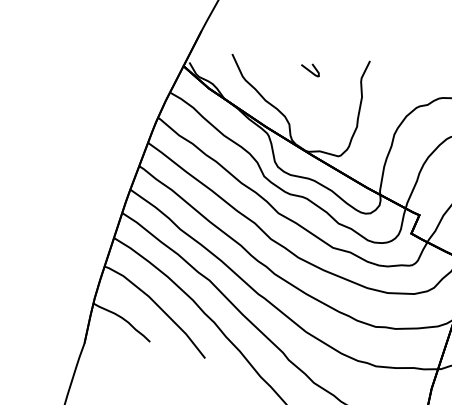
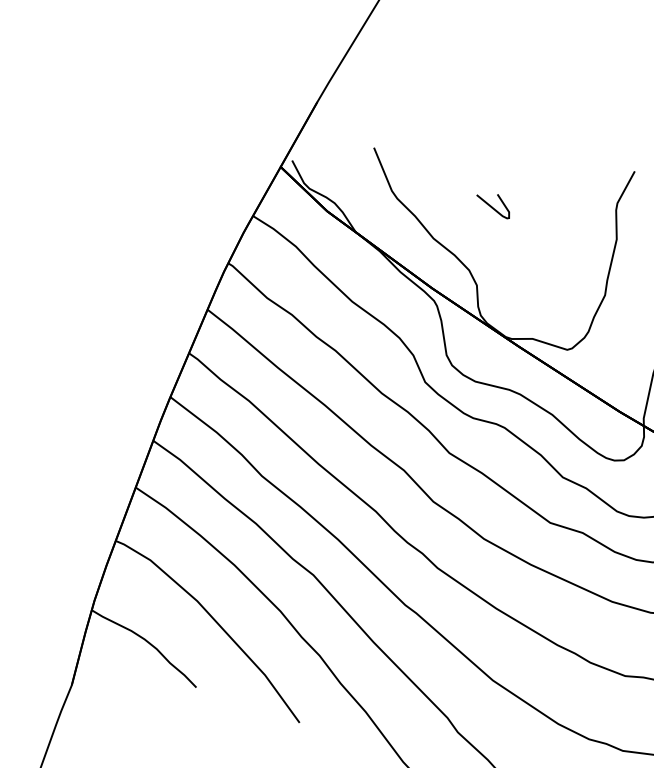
curve: (310, 70) -> (493, 206), moved

